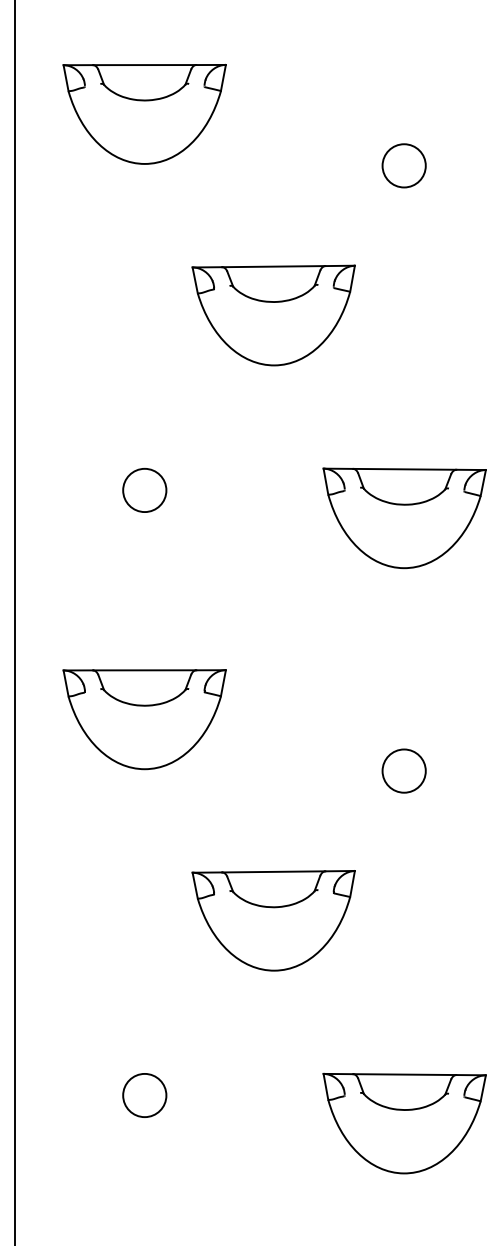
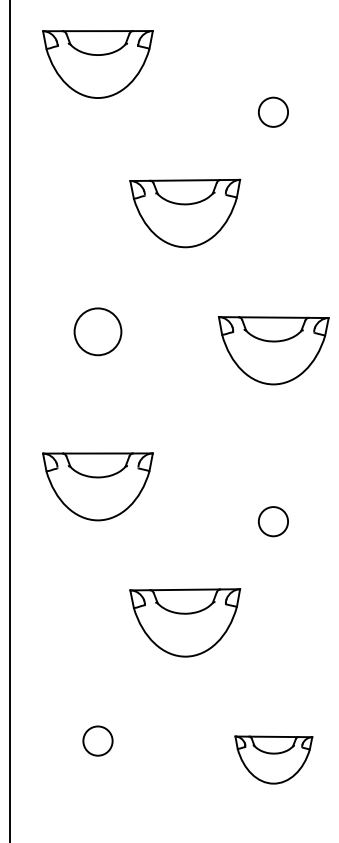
part: (144, 114) -> (97, 64), moved
circle: (144, 489) -> (97, 331), size x1.6
part: (404, 1122) -> (273, 759), size x0.7

